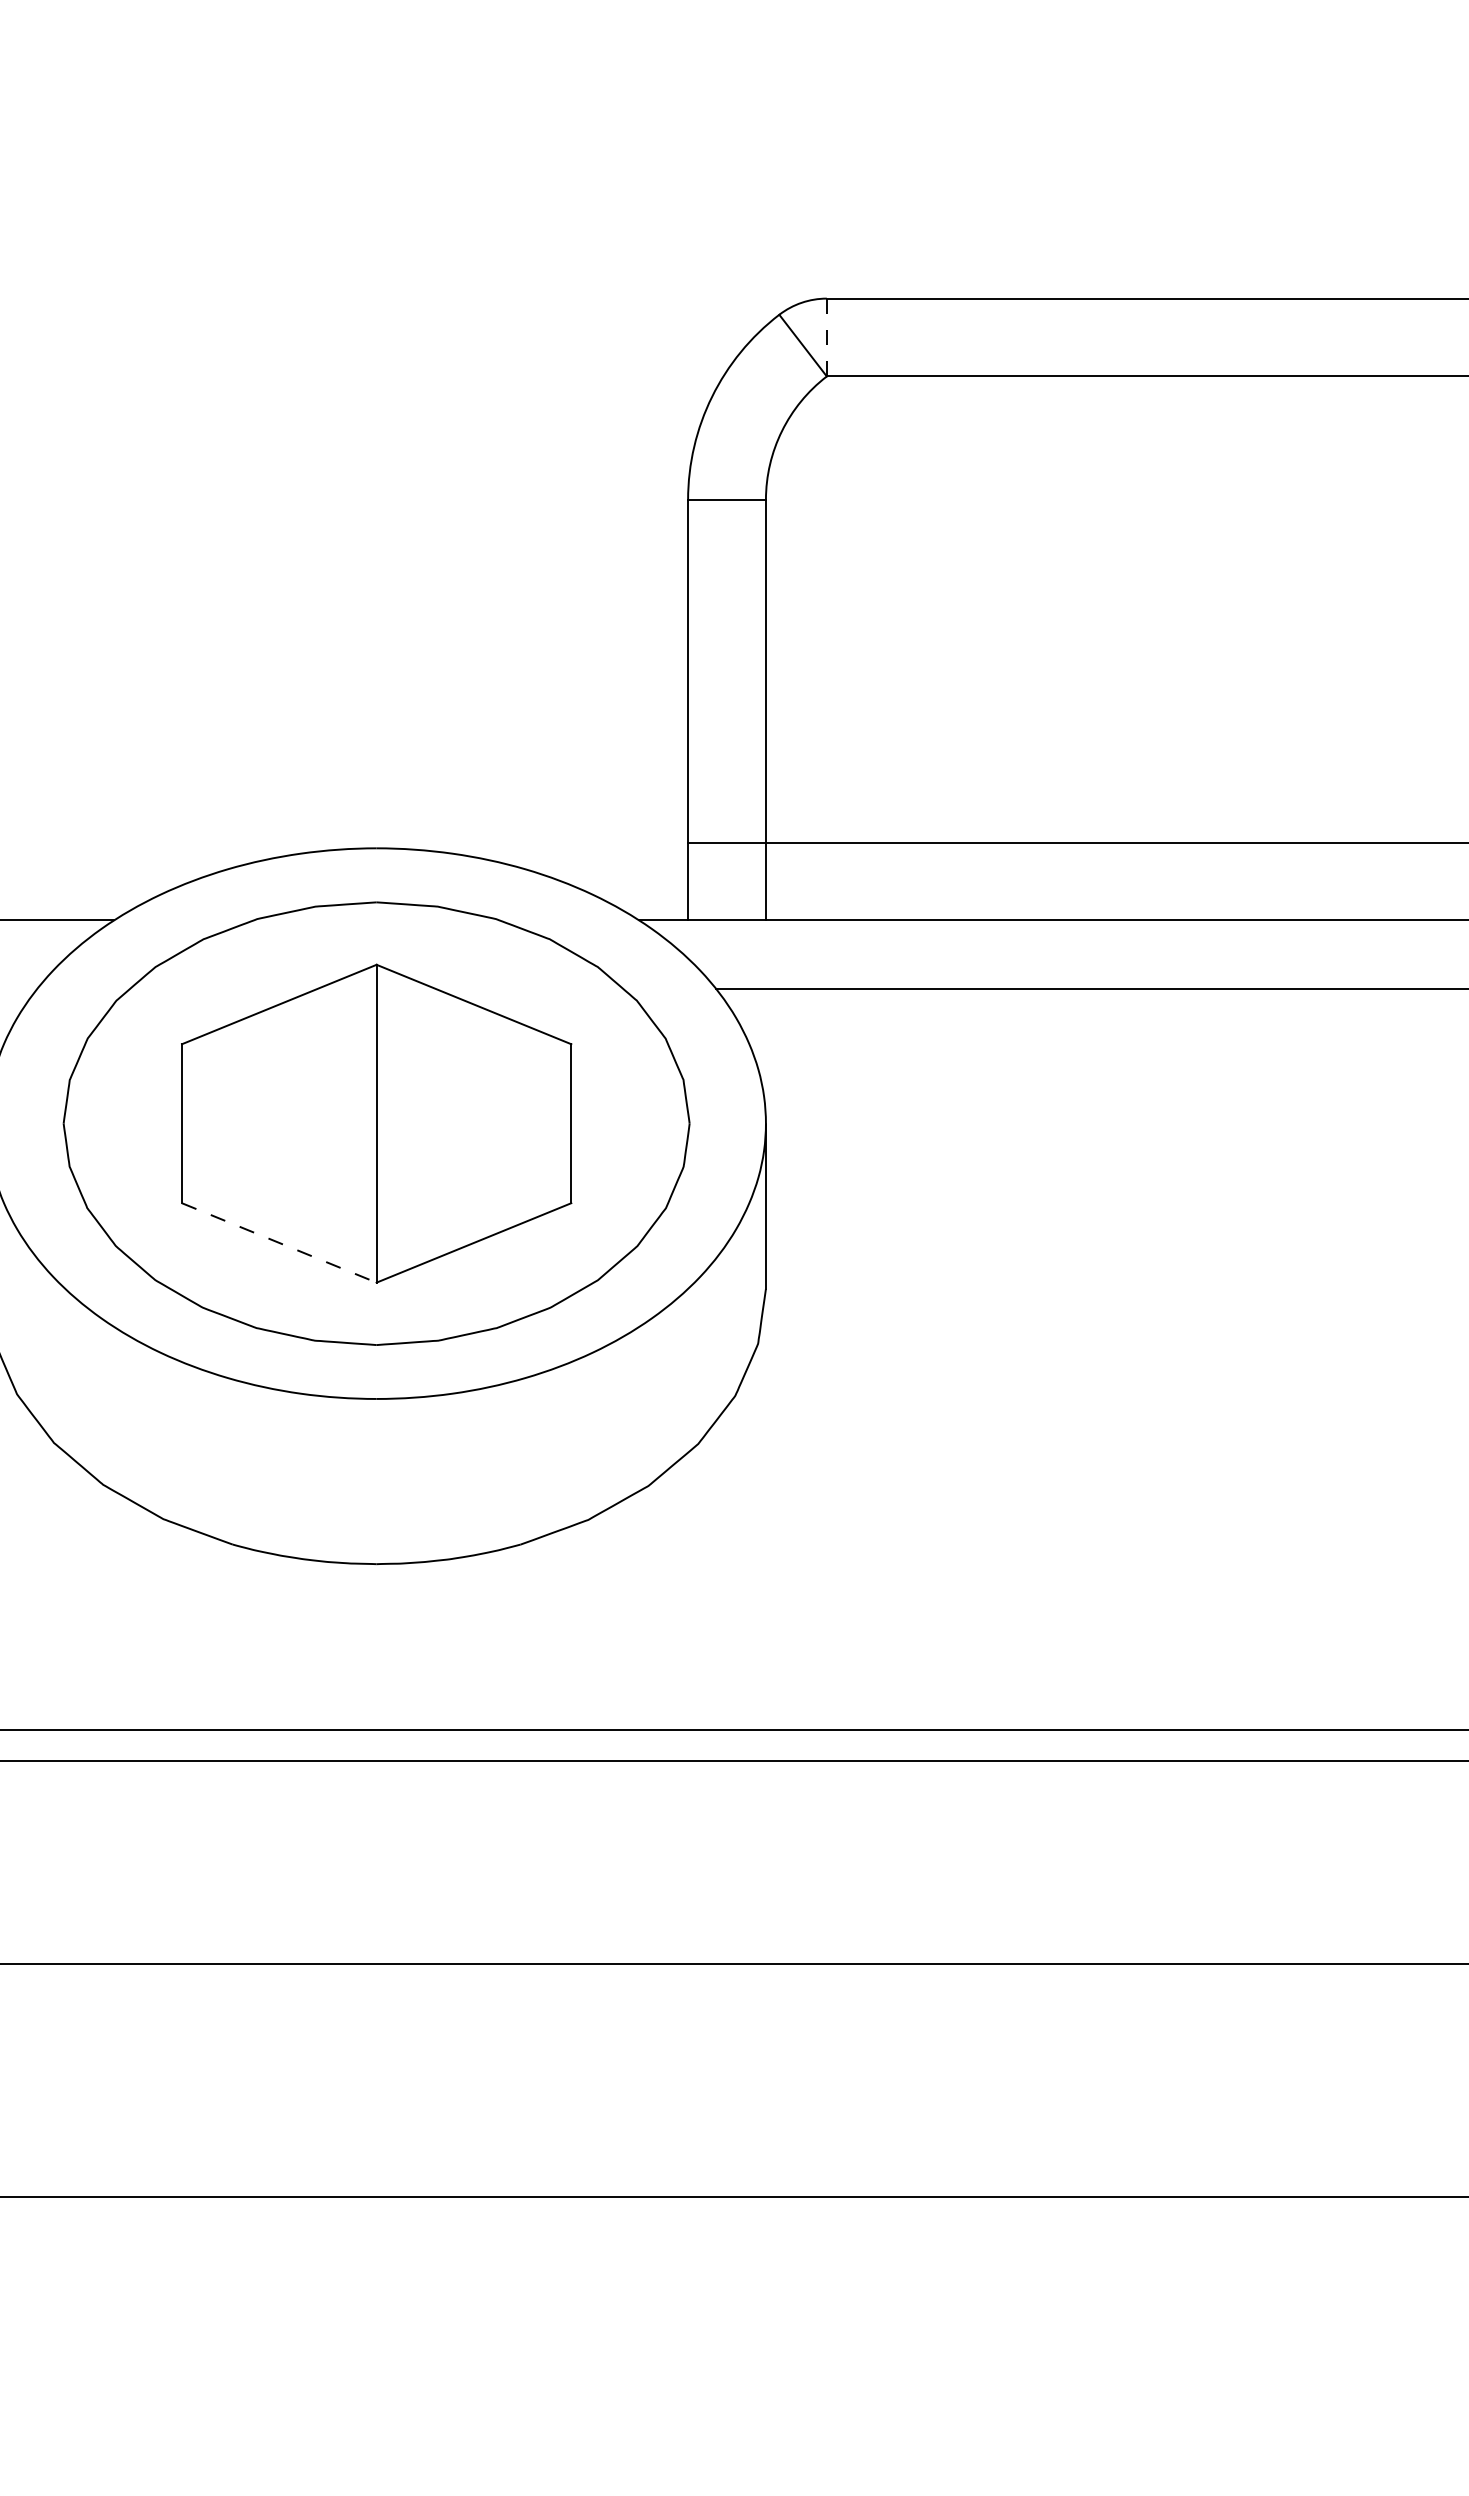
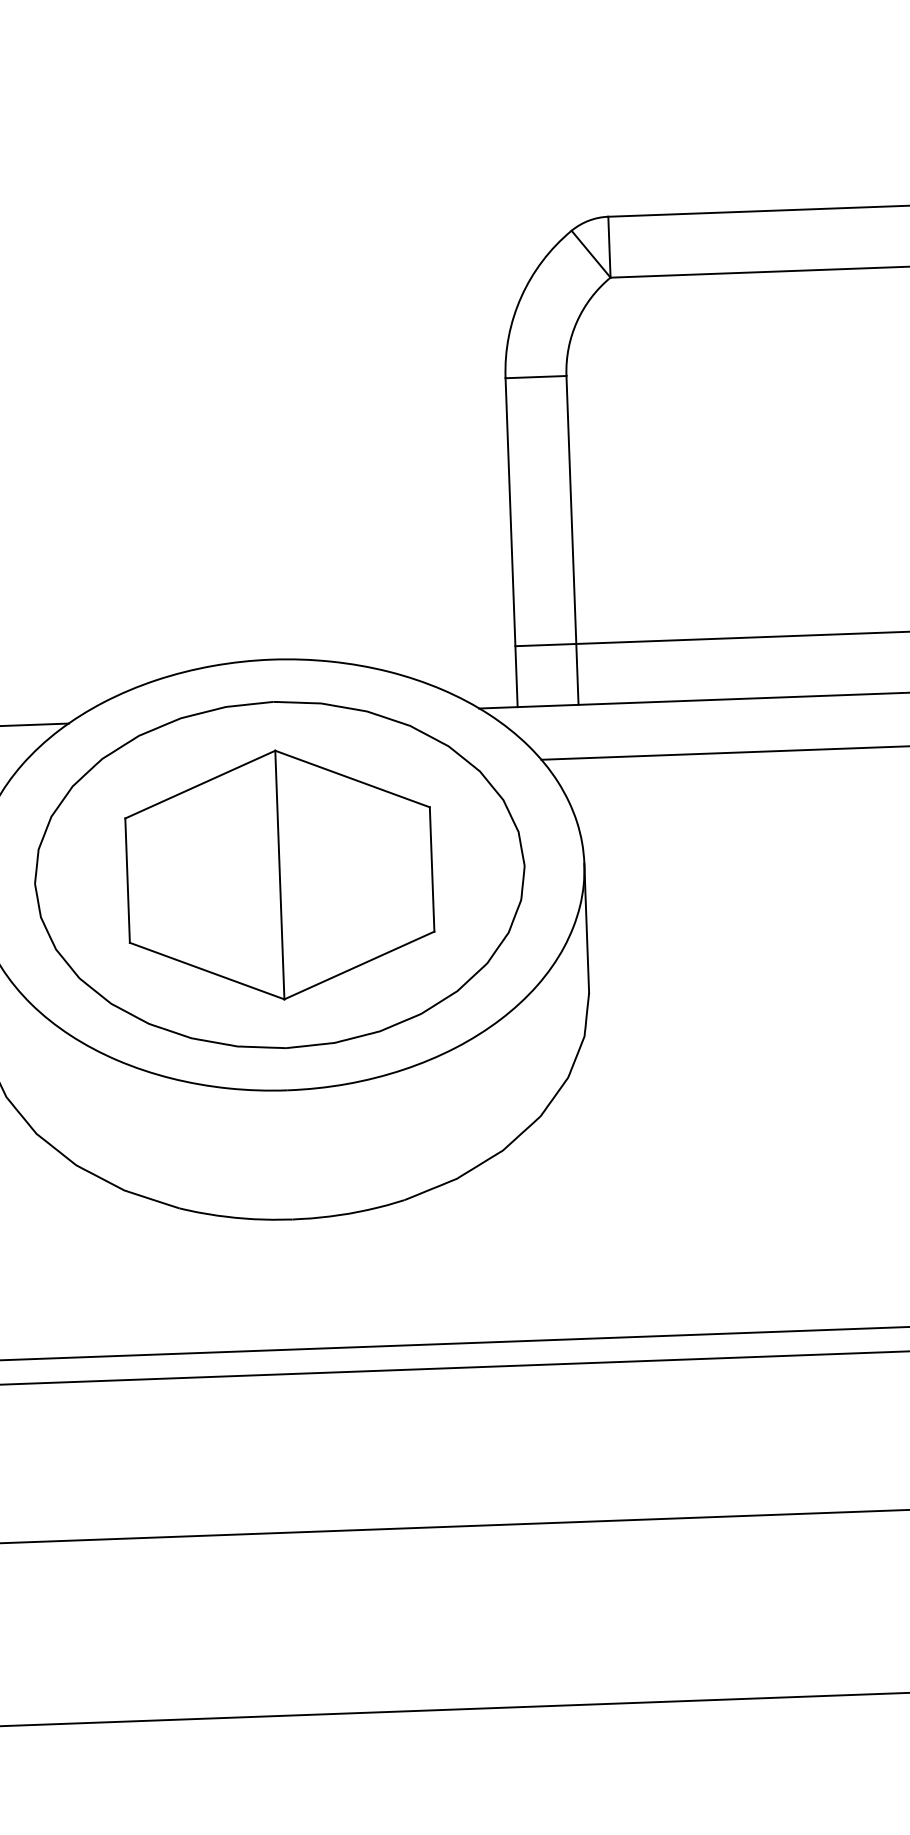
line: (826, 337) -> (609, 247), dashed -> solid
line: (279, 1243) -> (207, 971), dashed -> solid

